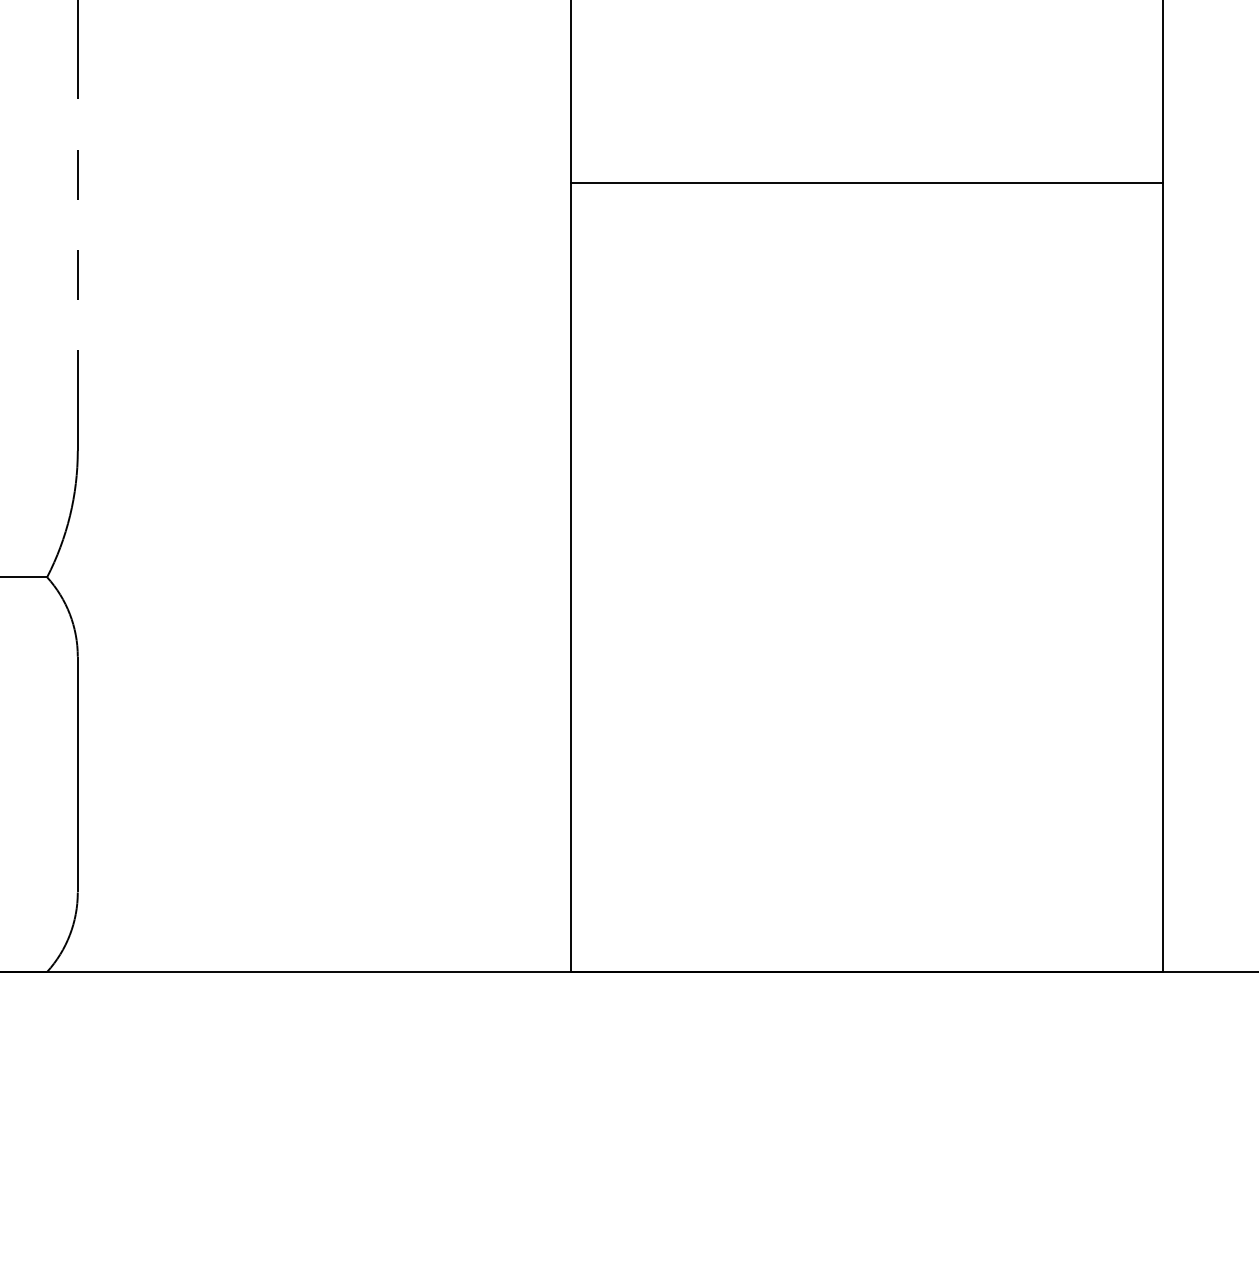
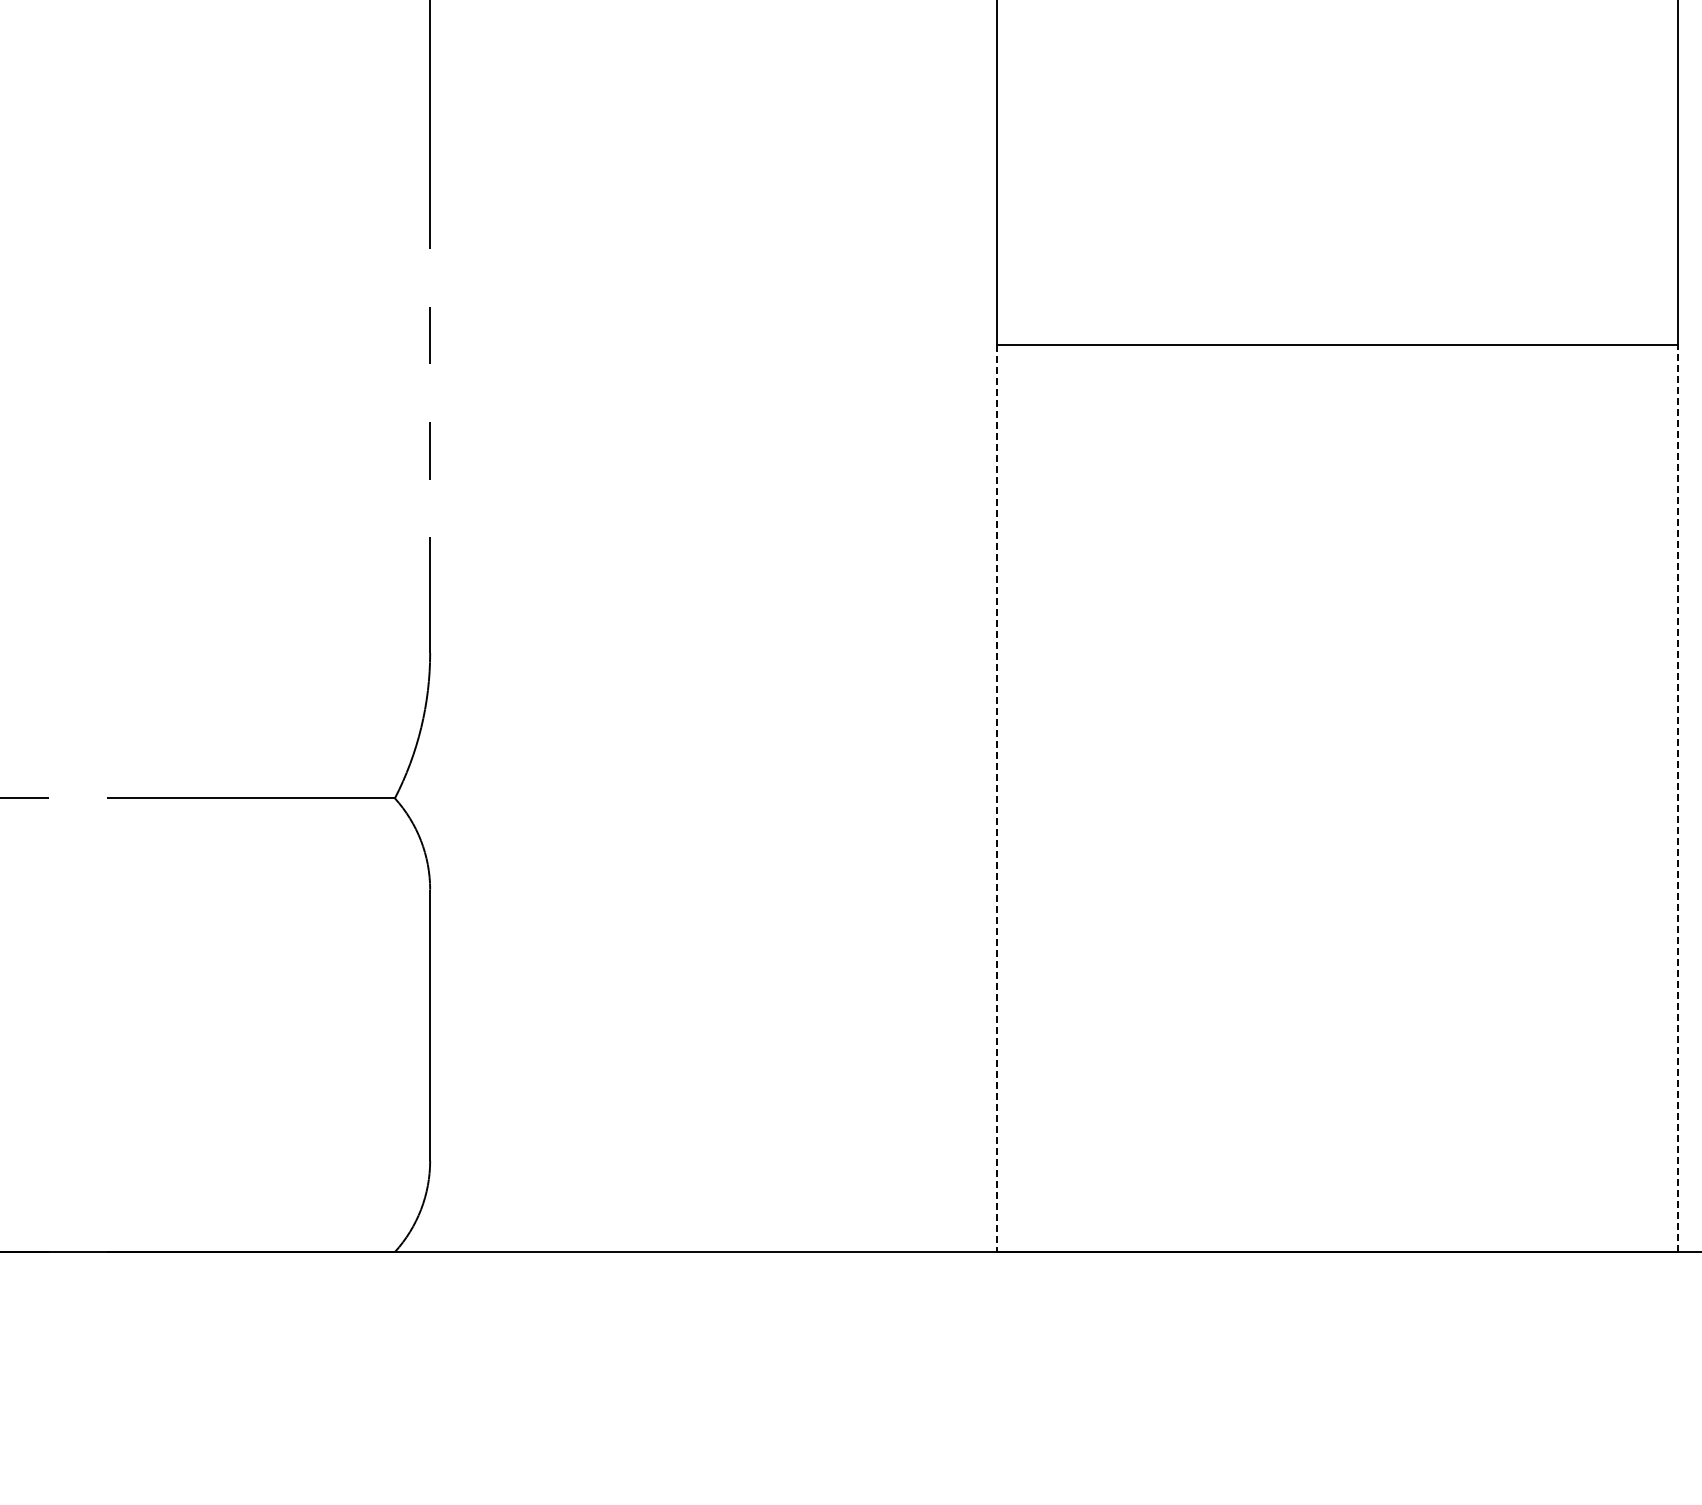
line: (571, 577) -> (997, 798), solid -> dashed
line: (1162, 577) -> (1677, 798), solid -> dashed

